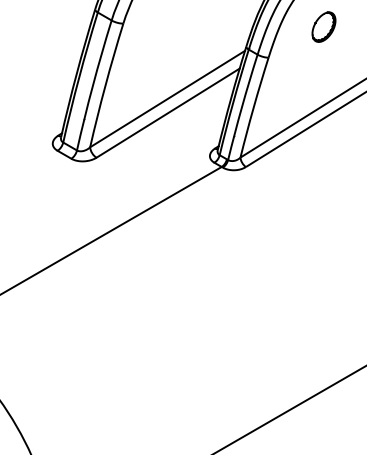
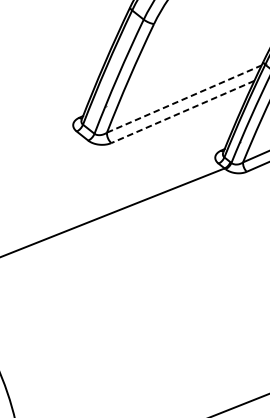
line: (168, 98) -> (185, 98), solid -> dashed
line: (167, 113) -> (182, 112), solid -> dashed

